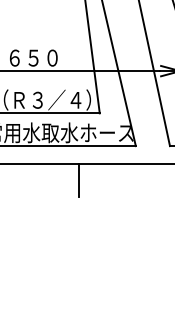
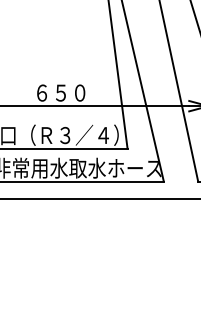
line: (79, 179) -> (107, 215), removed

